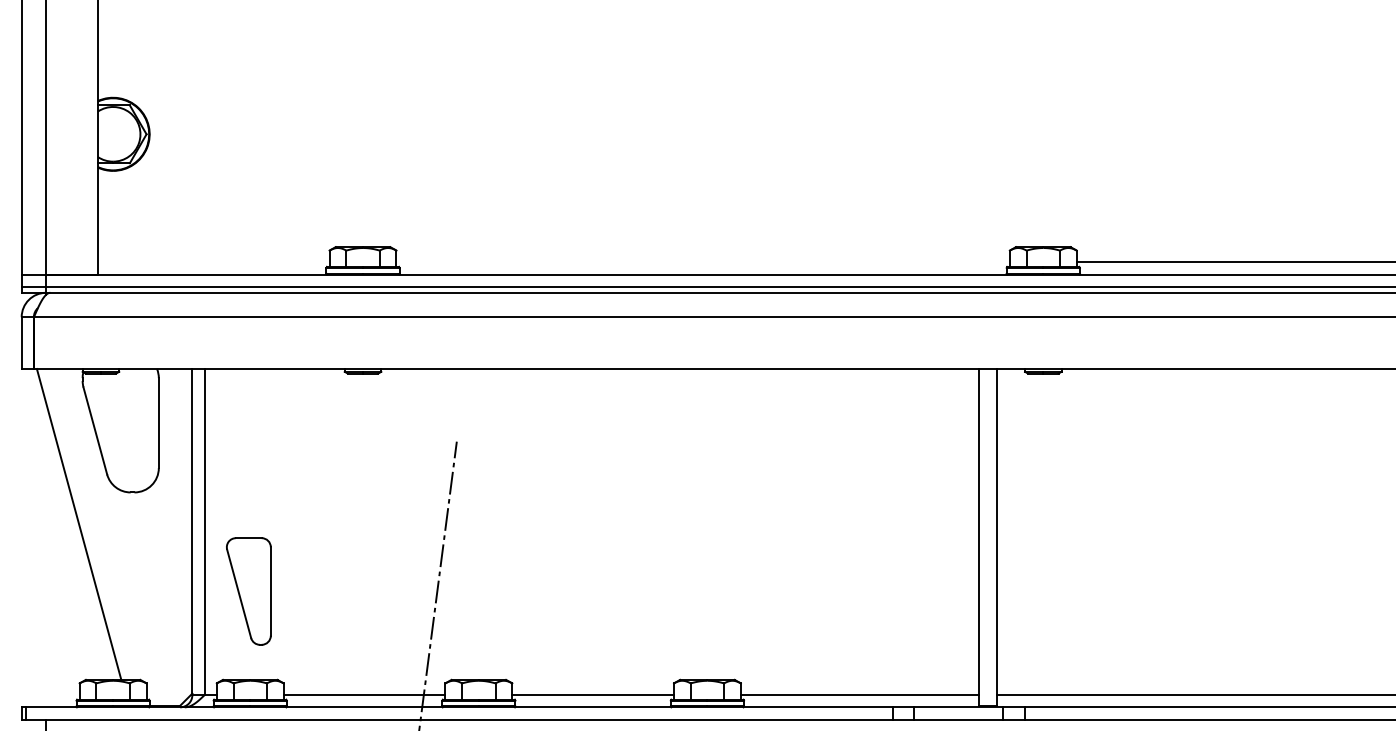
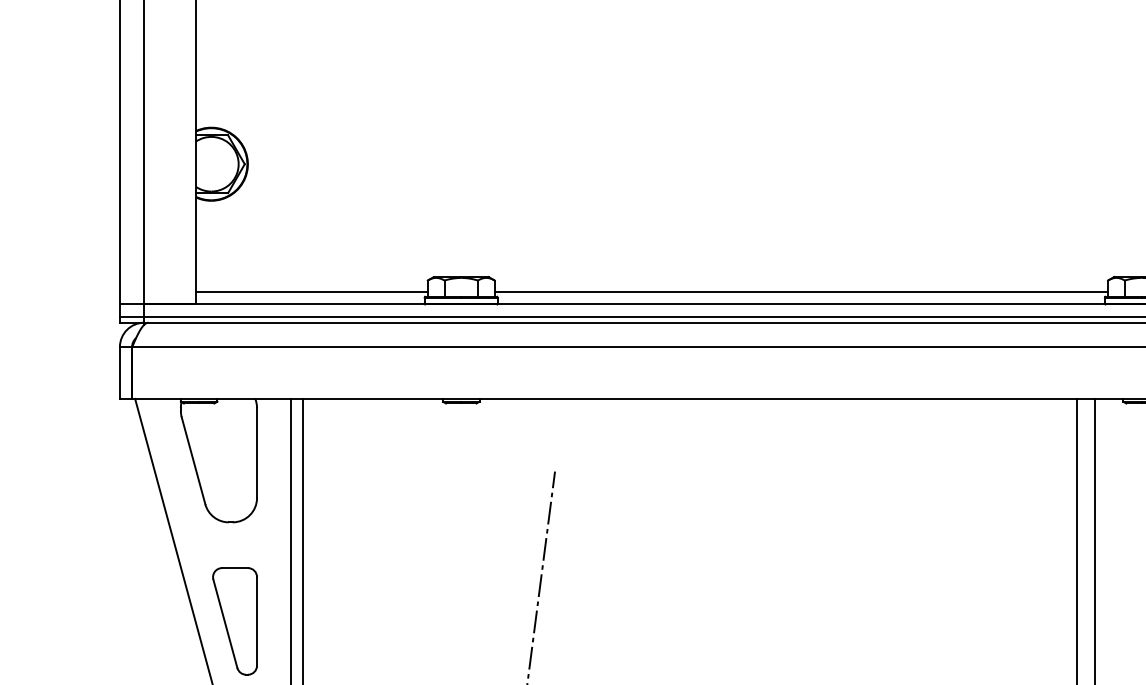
line: (213, 262) -> (311, 292), added
line: (702, 262) -> (800, 292), added
part: (248, 591) -> (234, 621), moved

